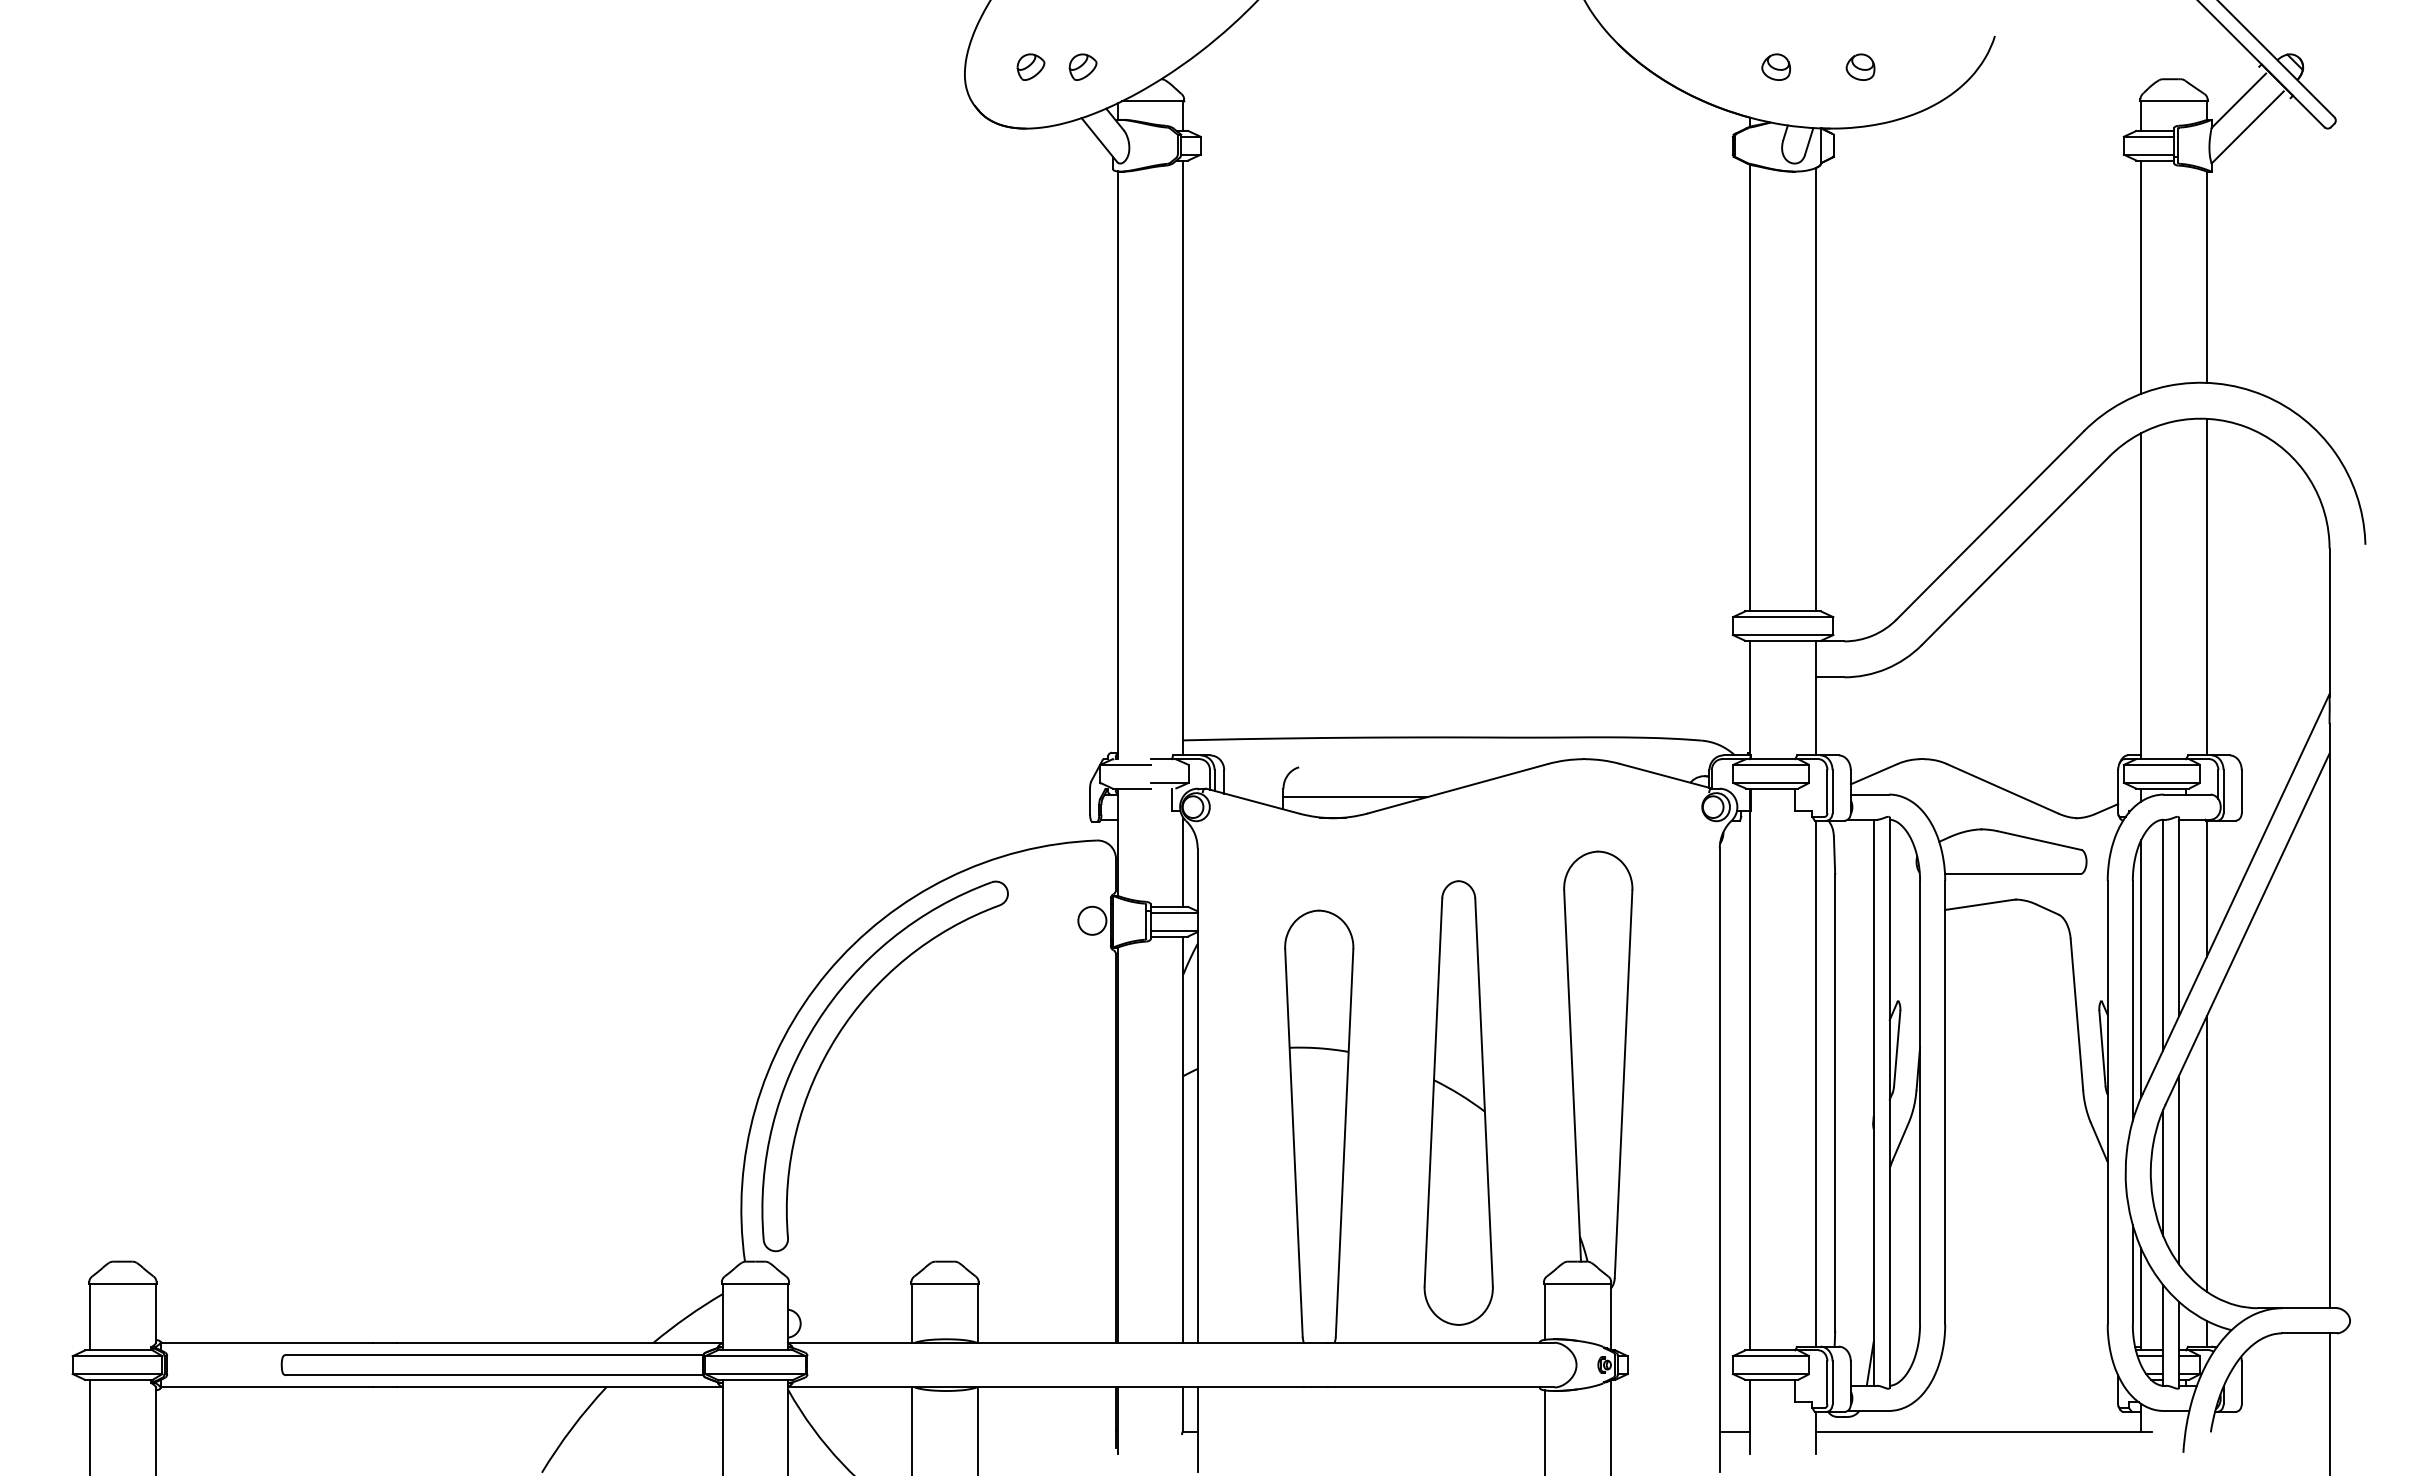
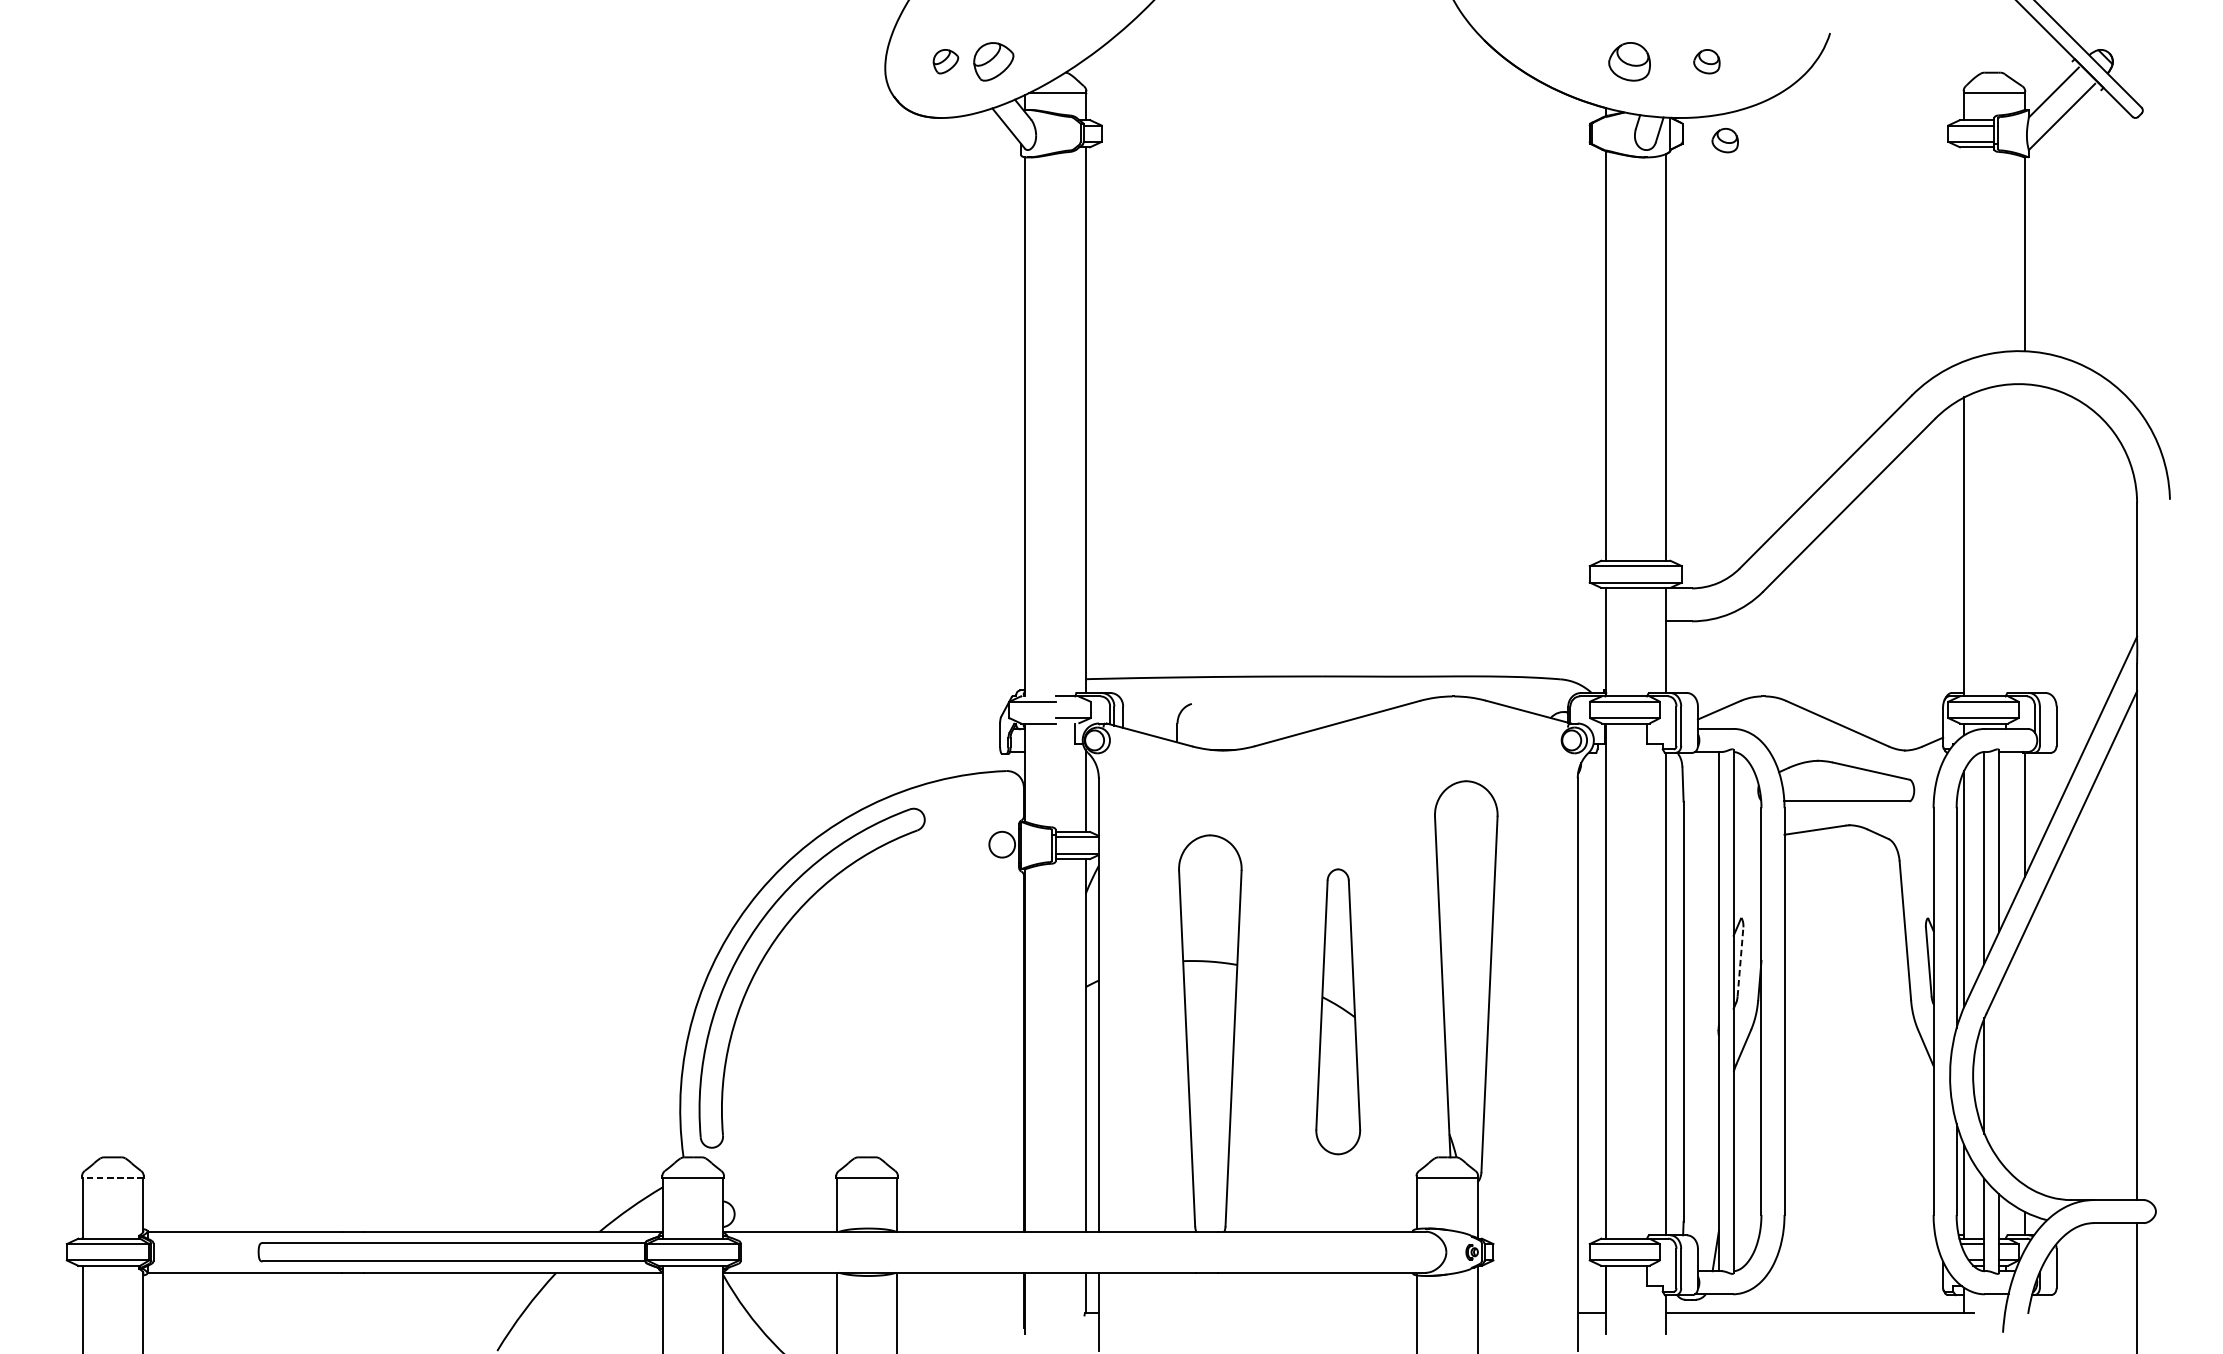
part: (1082, 66) -> (993, 61), size x1.6
part: (1775, 66) -> (1628, 61), size x1.6
part: (1880, 152) -> (1725, 139), added
line: (2141, 276) -> (1964, 253), removed
line: (2206, 586) -> (2024, 538), removed
line: (1355, 796) -> (1243, 730), removed
line: (1897, 1048) -> (1740, 961), solid -> dashed
part: (1458, 1102) -> (1338, 1011), size x0.7
line: (2206, 1153) -> (2024, 1058), removed
line: (2179, 1169) -> (1999, 1072), removed
line: (122, 1283) -> (112, 1177), solid -> dashed

